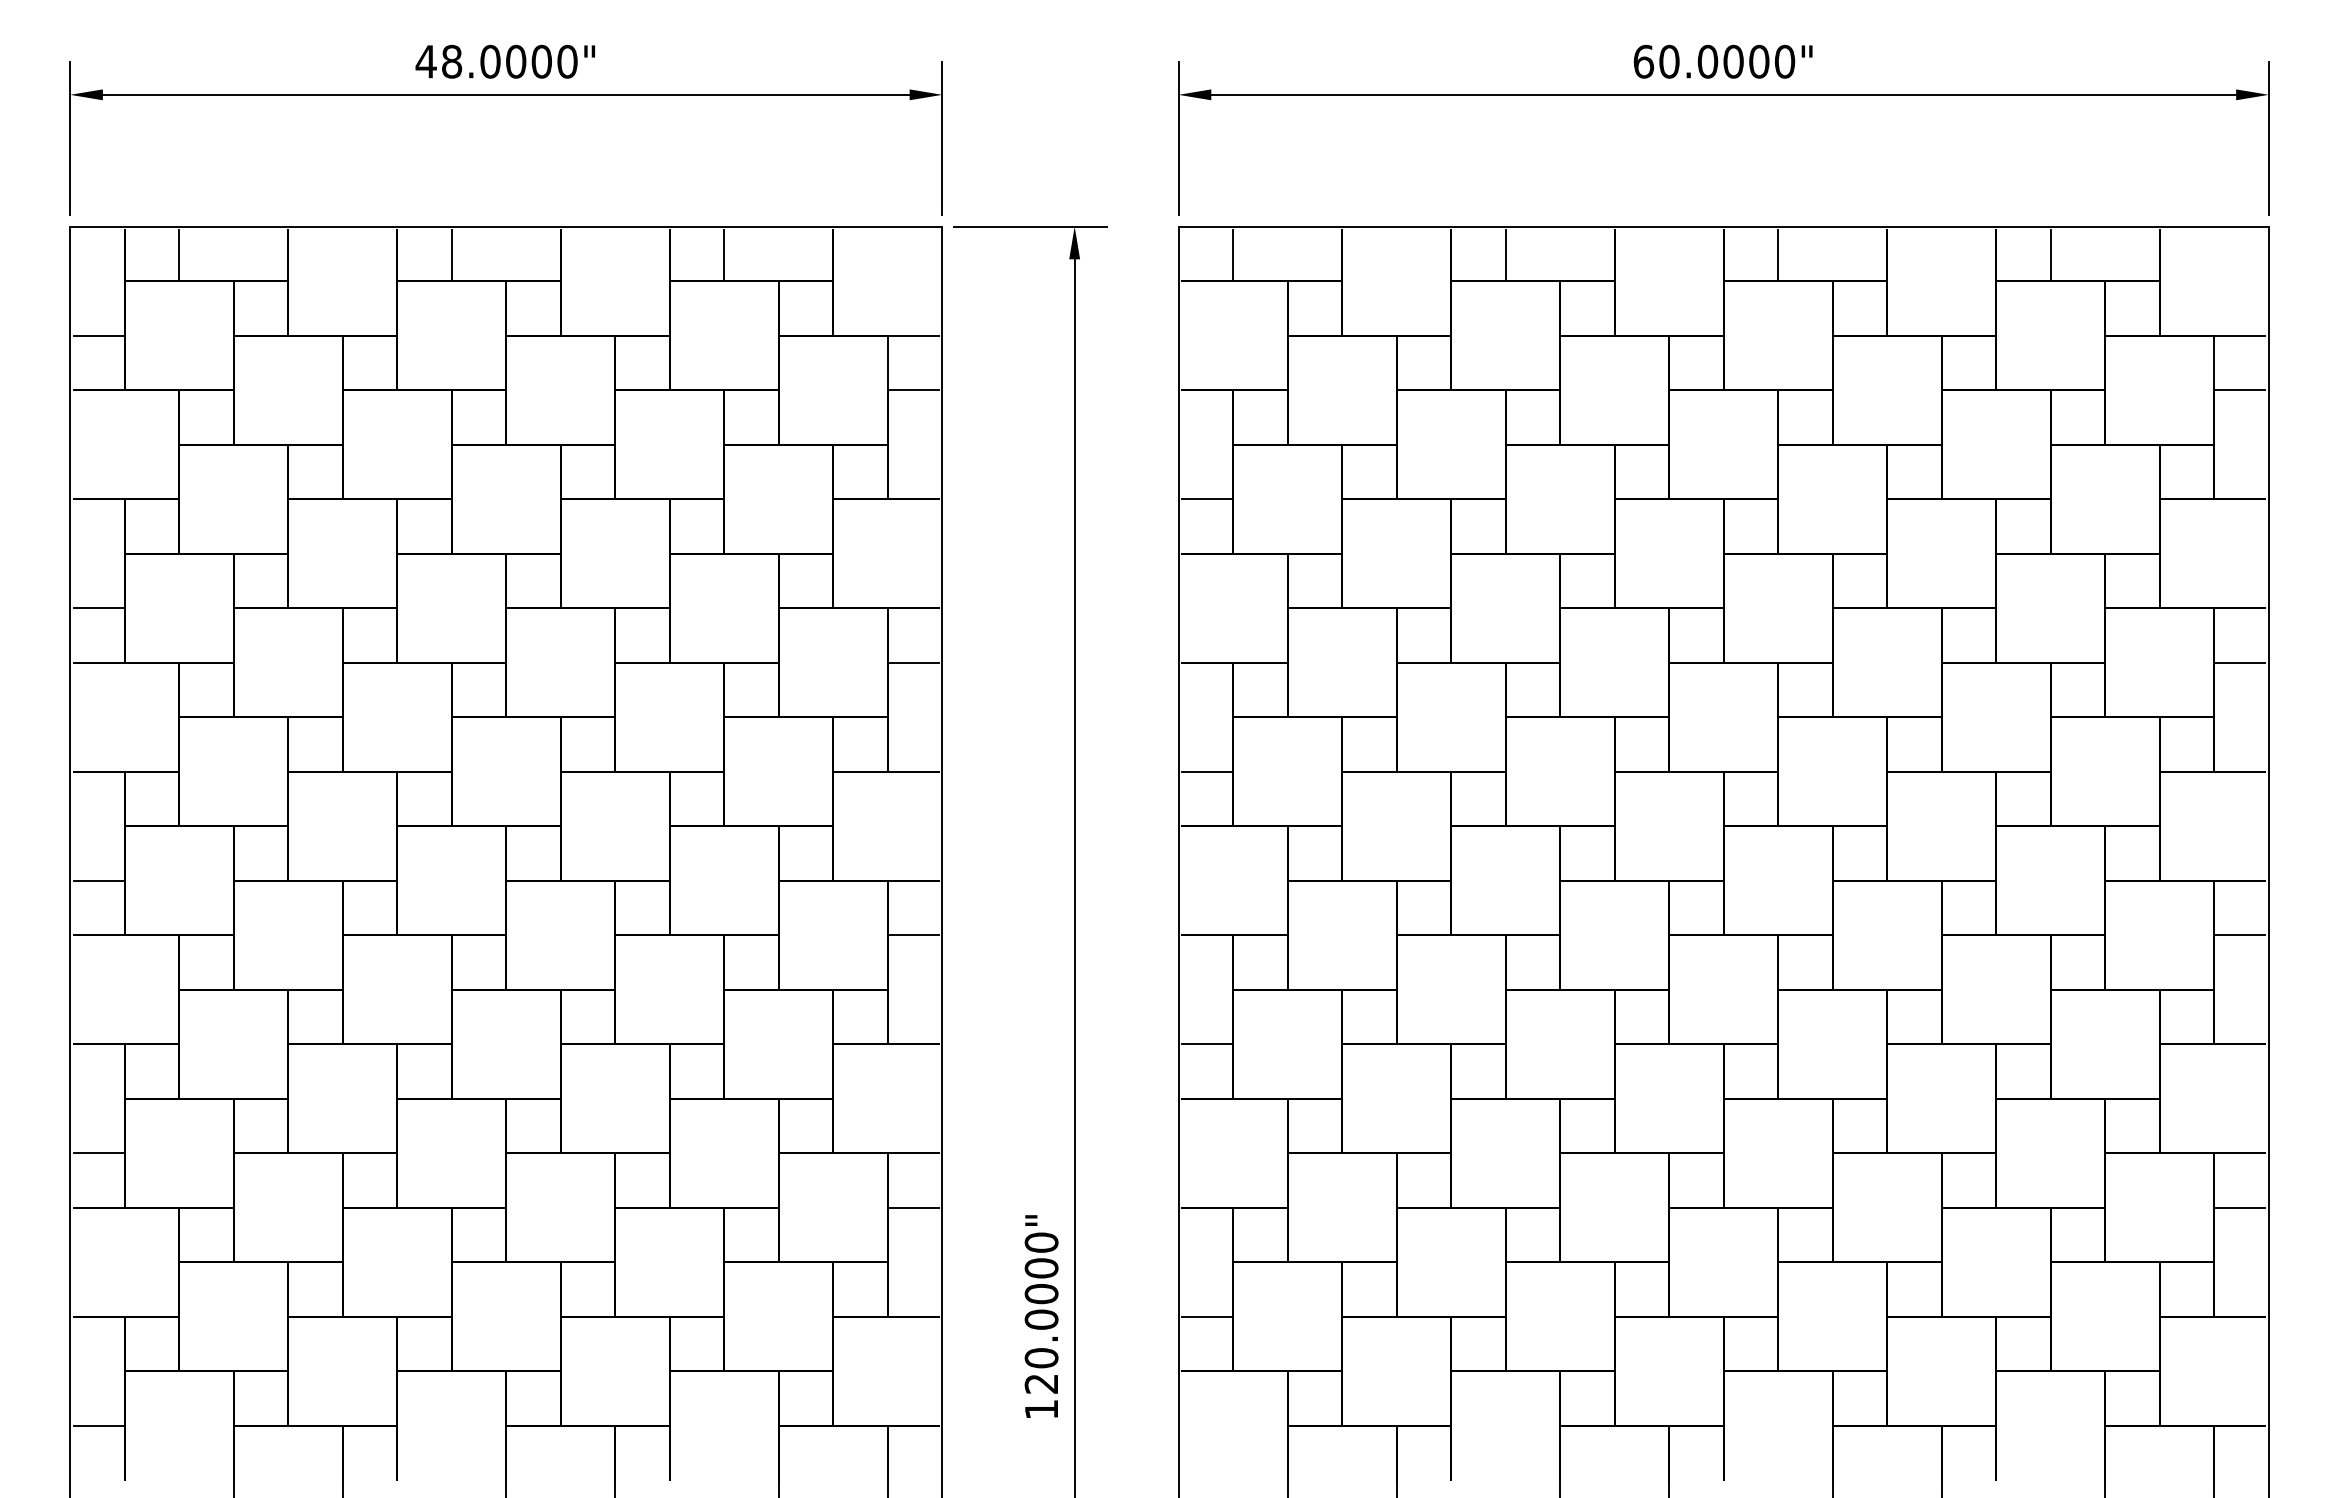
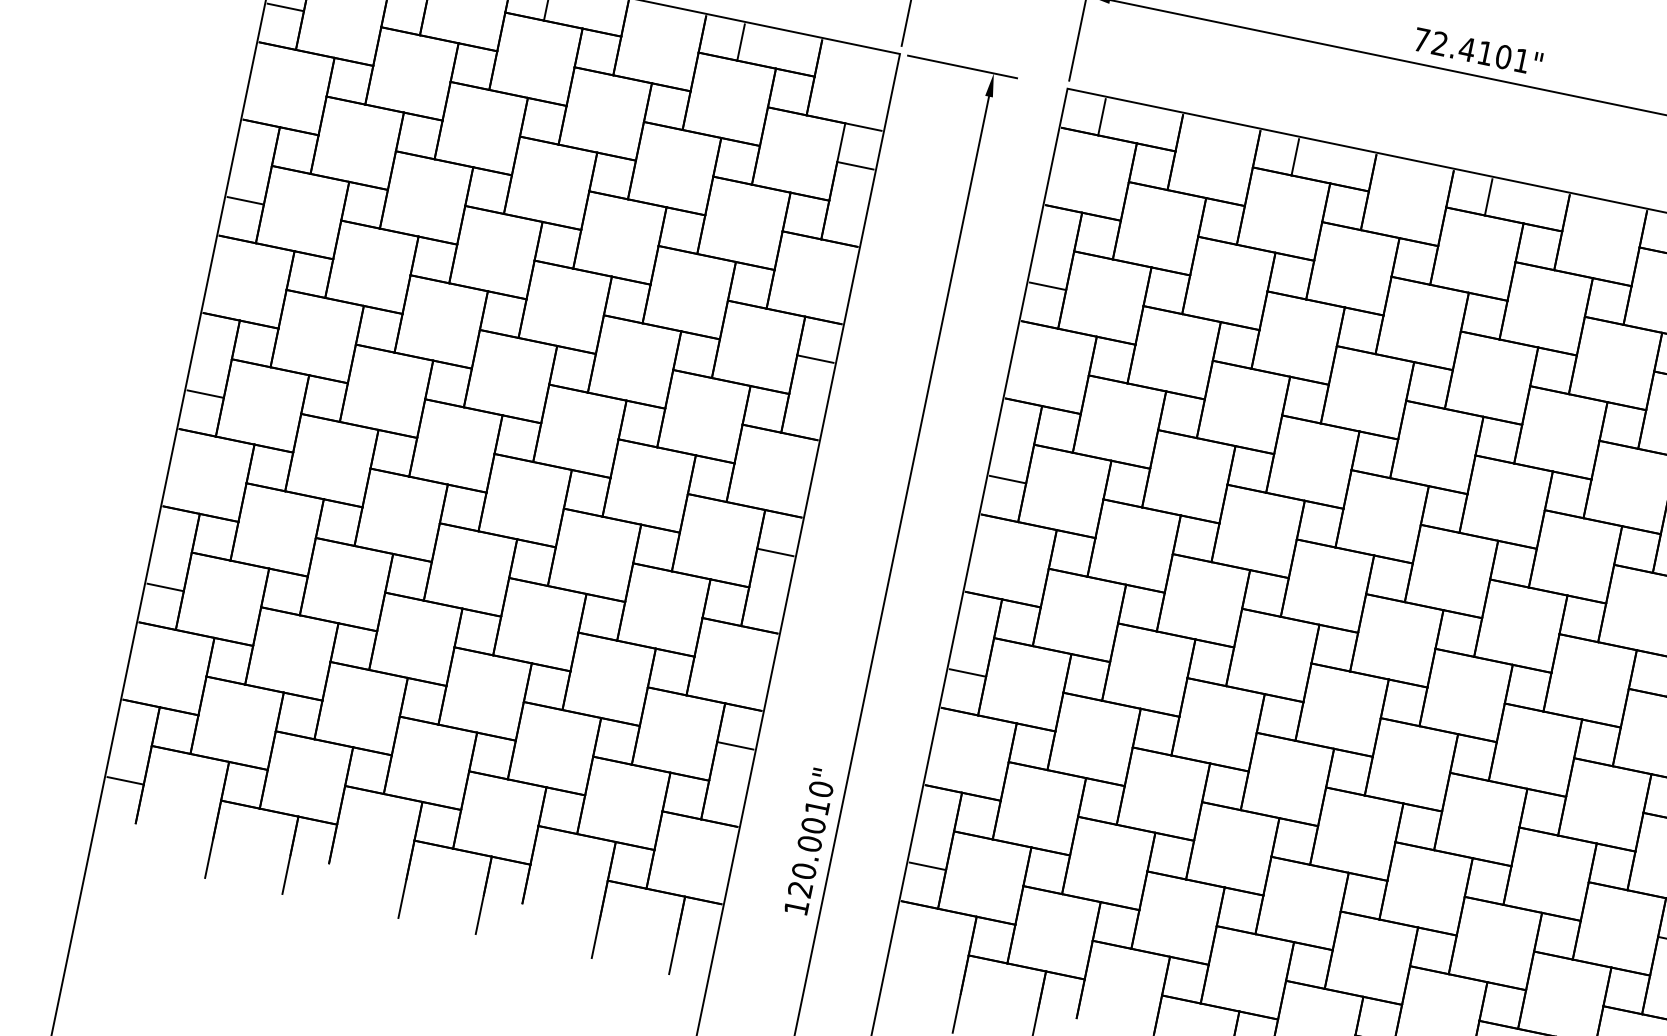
text: (1714, 61) -> (1471, 50), 60.0000" -> 72.4101"
text: (1041, 1268) -> (817, 807), 120.0000" -> 120.0010"

